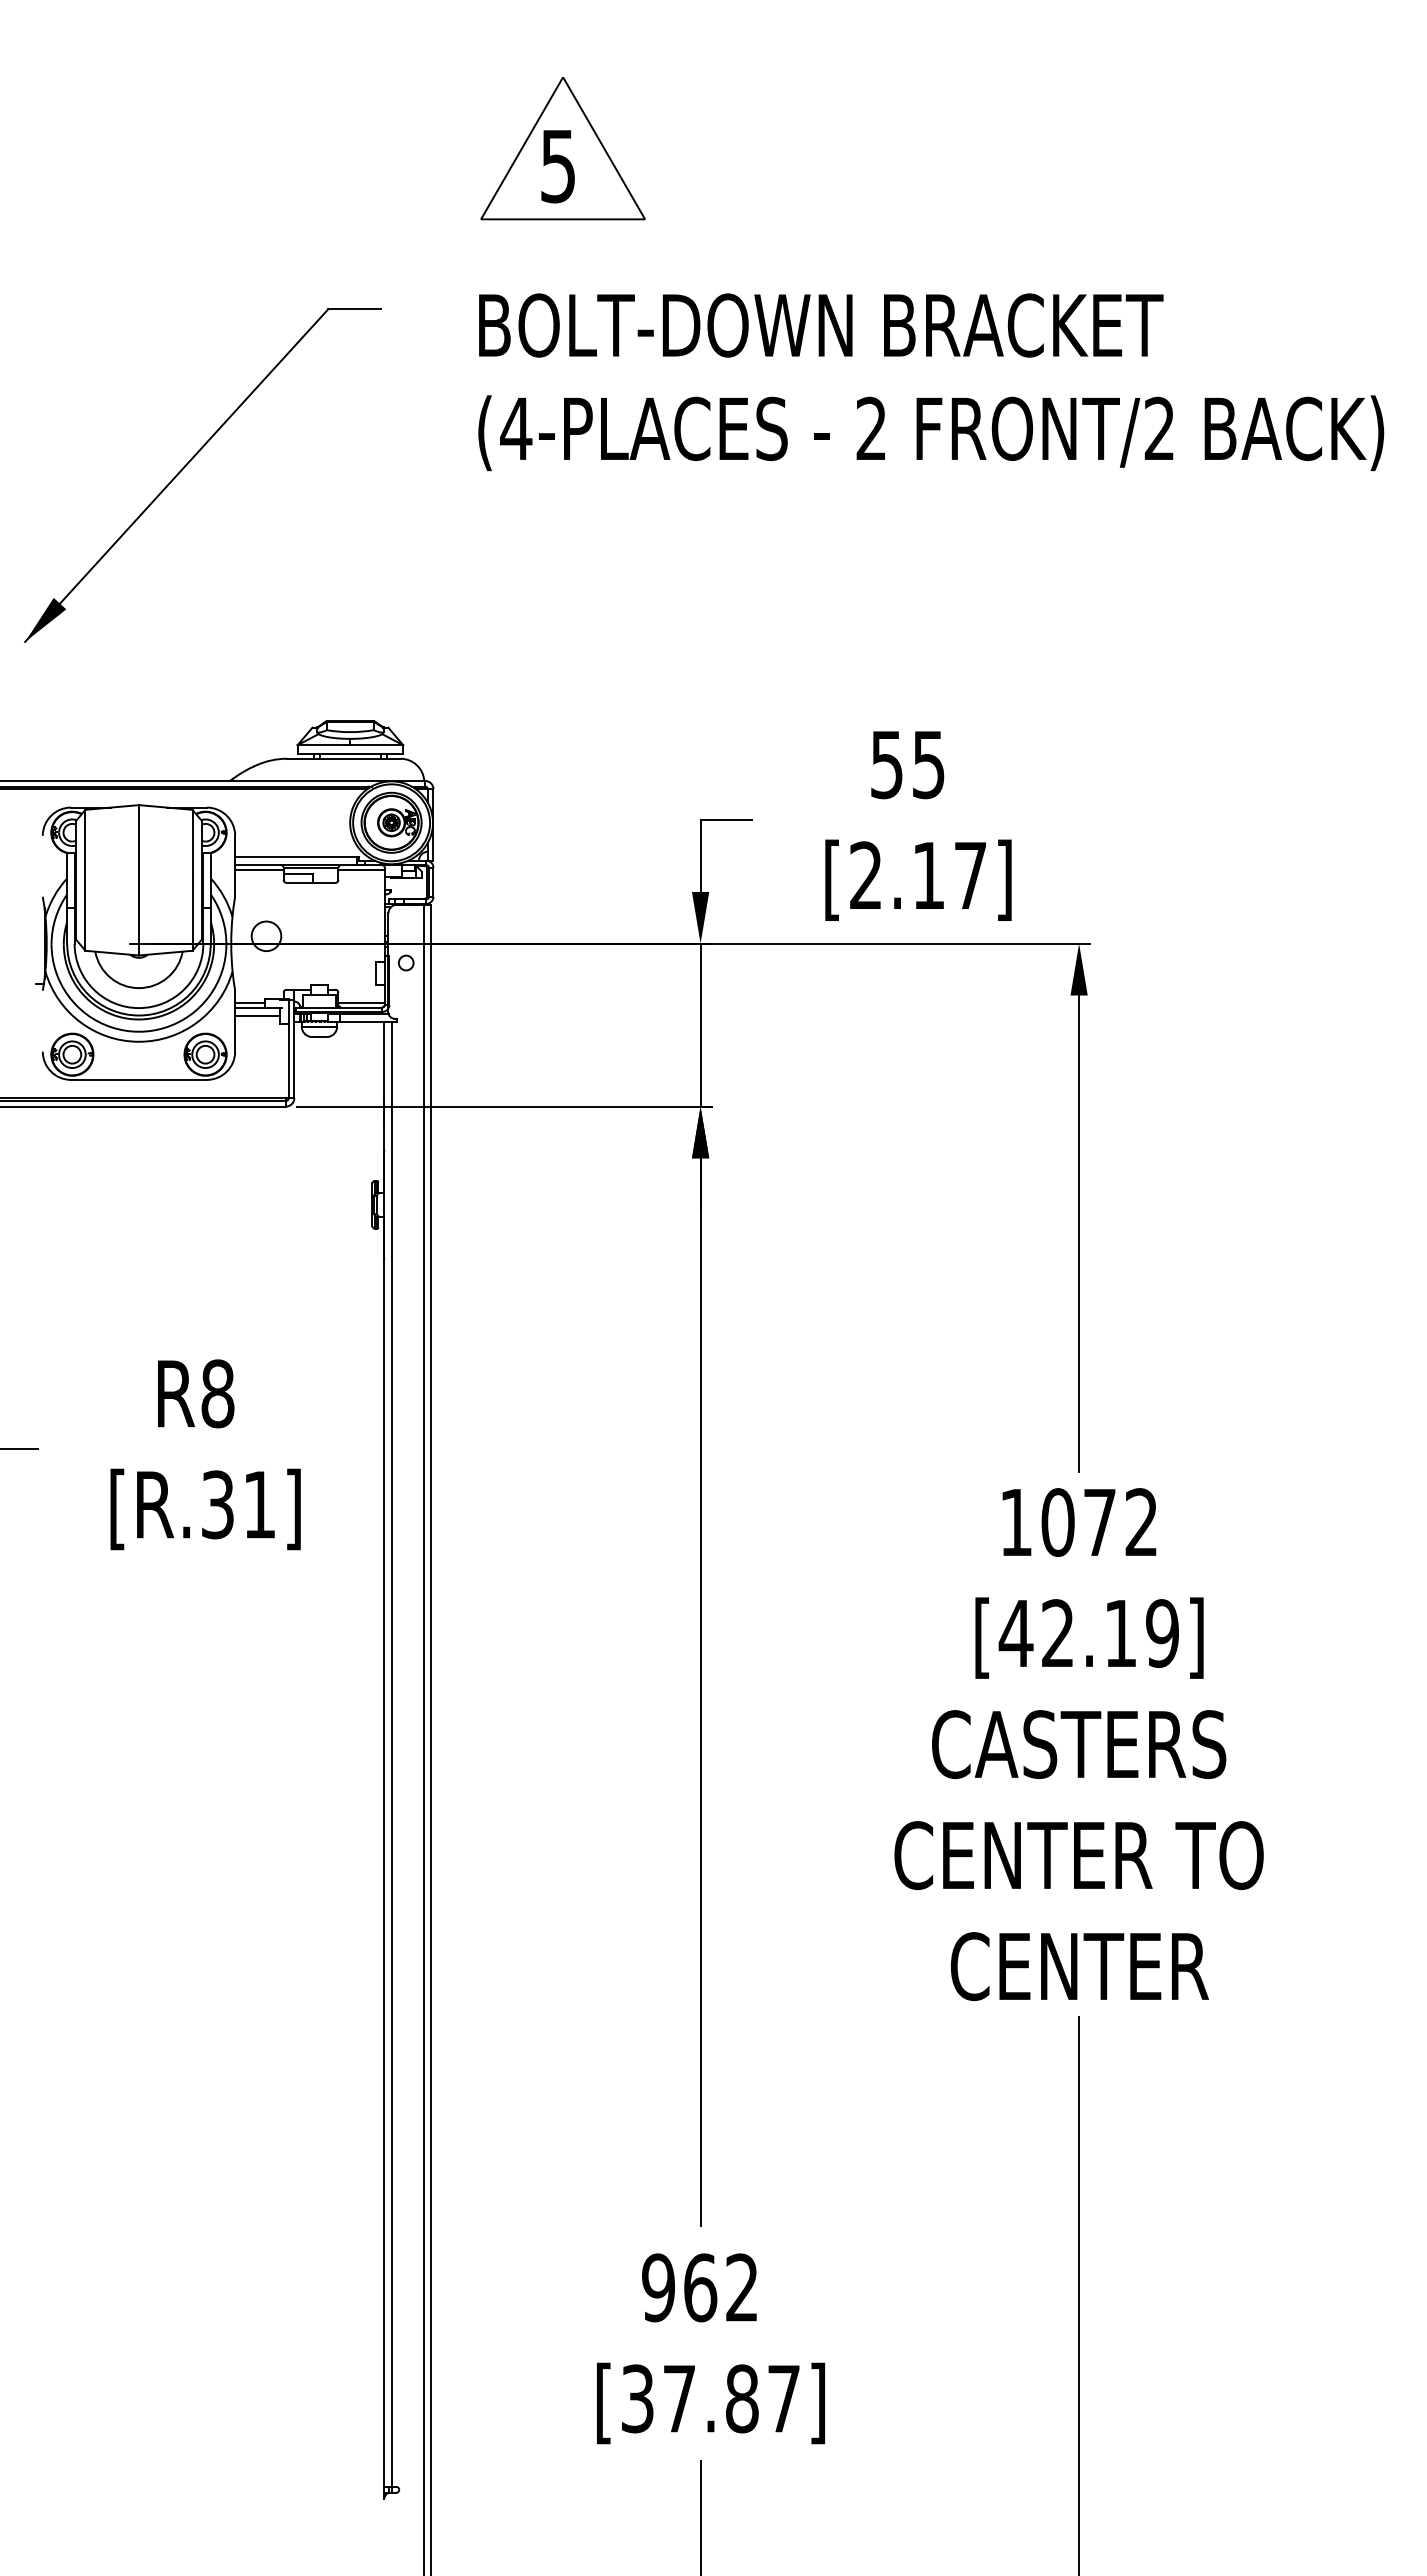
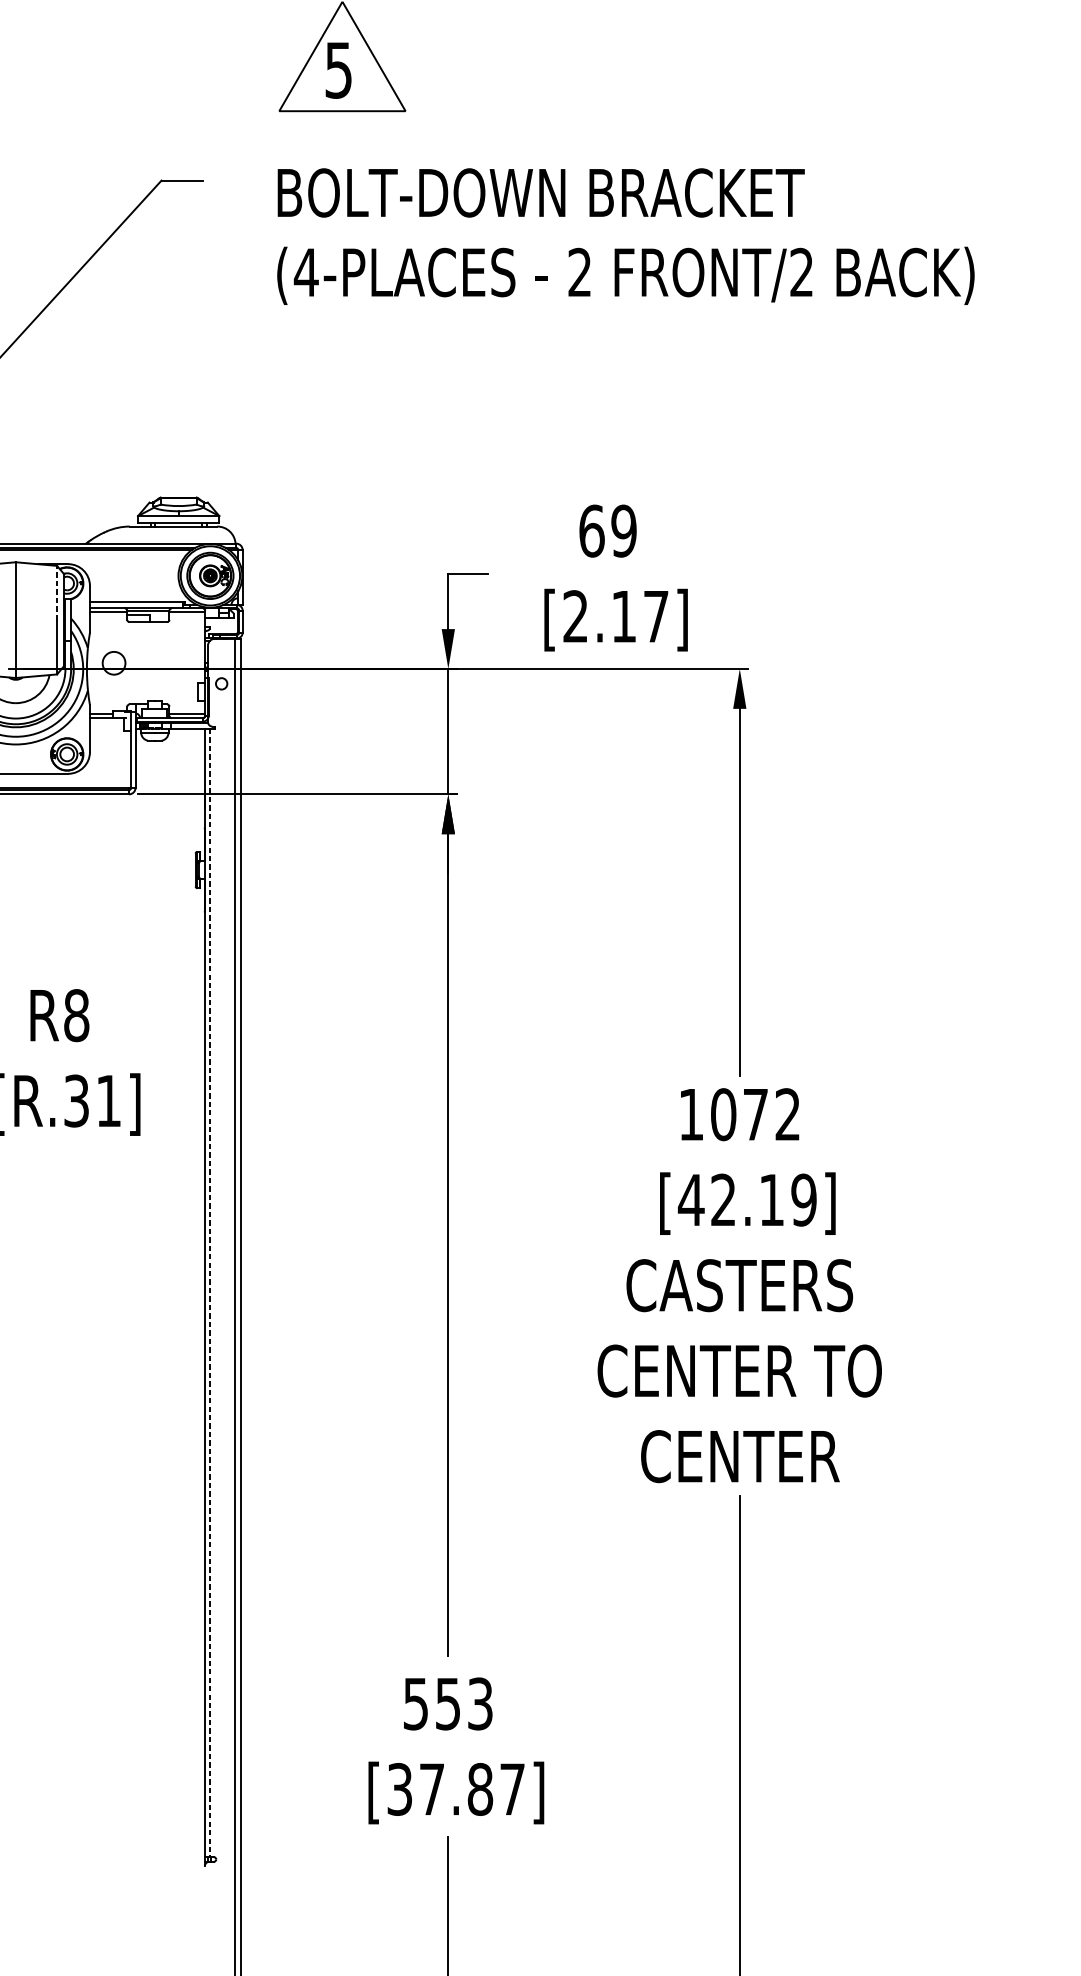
text: (907, 764) -> (607, 530), 55 -> 69
line: (192, 844) -> (57, 592), solid -> dashed
line: (257, 1015) -> (107, 724), removed
line: (391, 1754) -> (210, 1293), solid -> dashed
text: (699, 2287) -> (447, 1703), 962 -> 553

